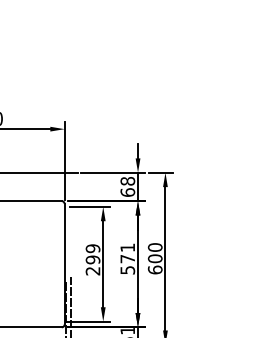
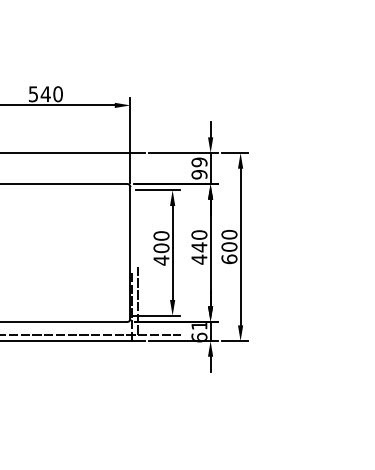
text: (127, 186) -> (199, 168), 68 -> 99
text: (127, 259) -> (199, 247), 571 -> 440
text: (93, 260) -> (161, 248), 299 -> 400

